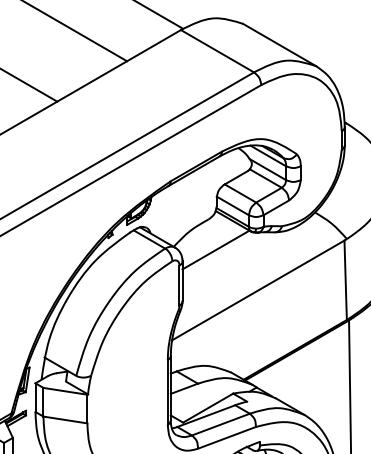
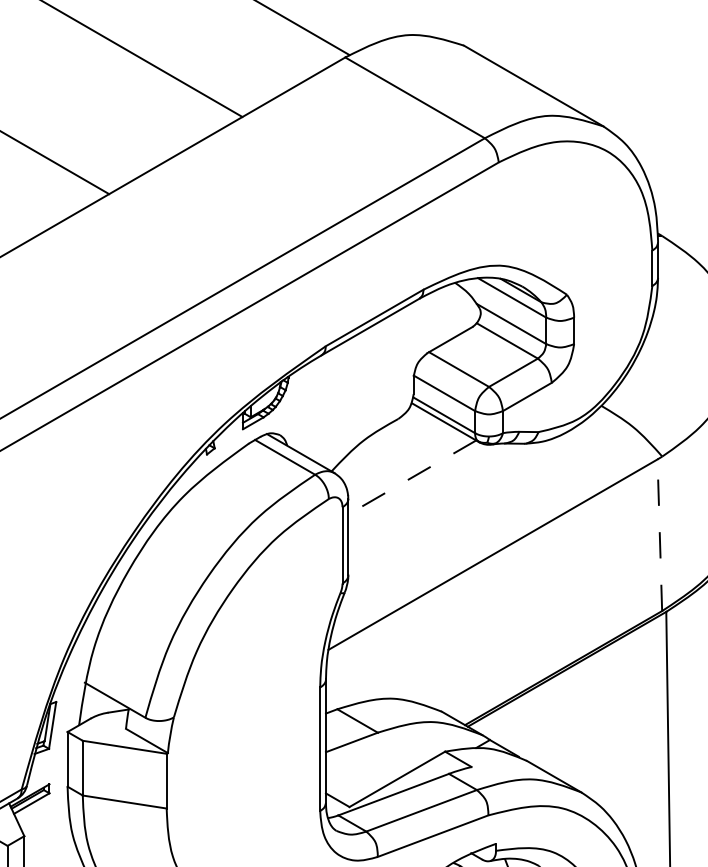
line: (216, 250) -> (413, 478), solid -> dashed
line: (345, 280) -> (659, 535), solid -> dashed

